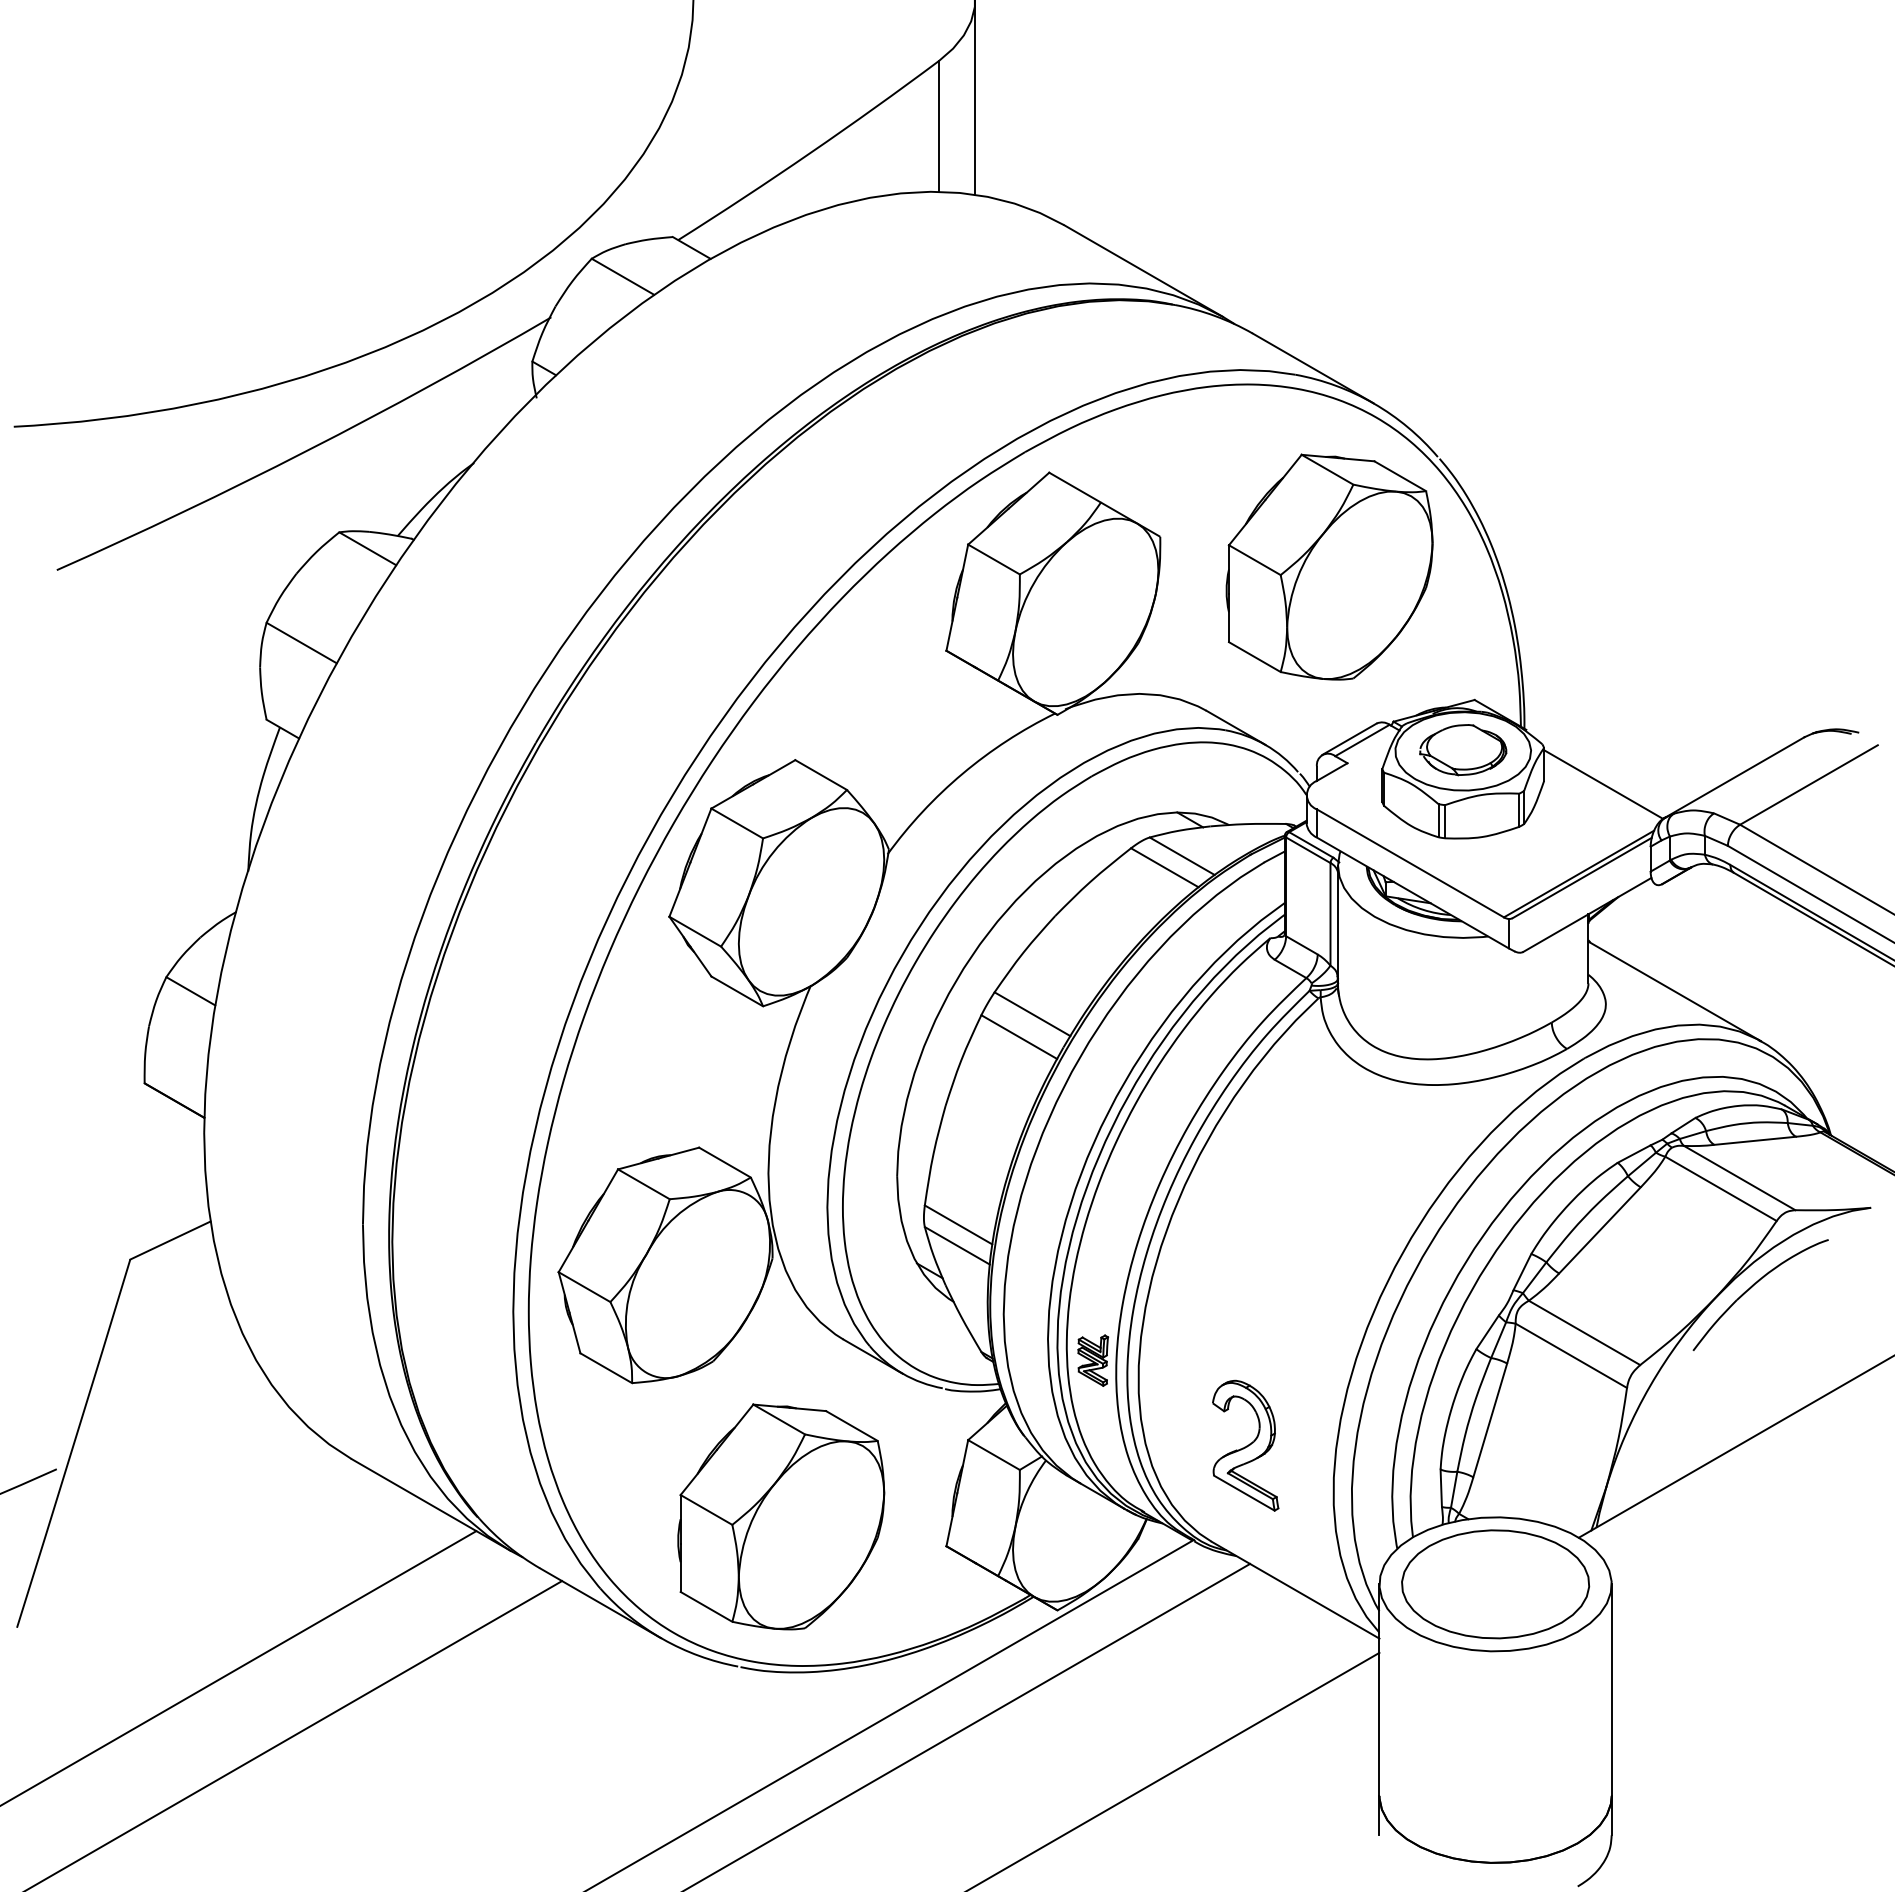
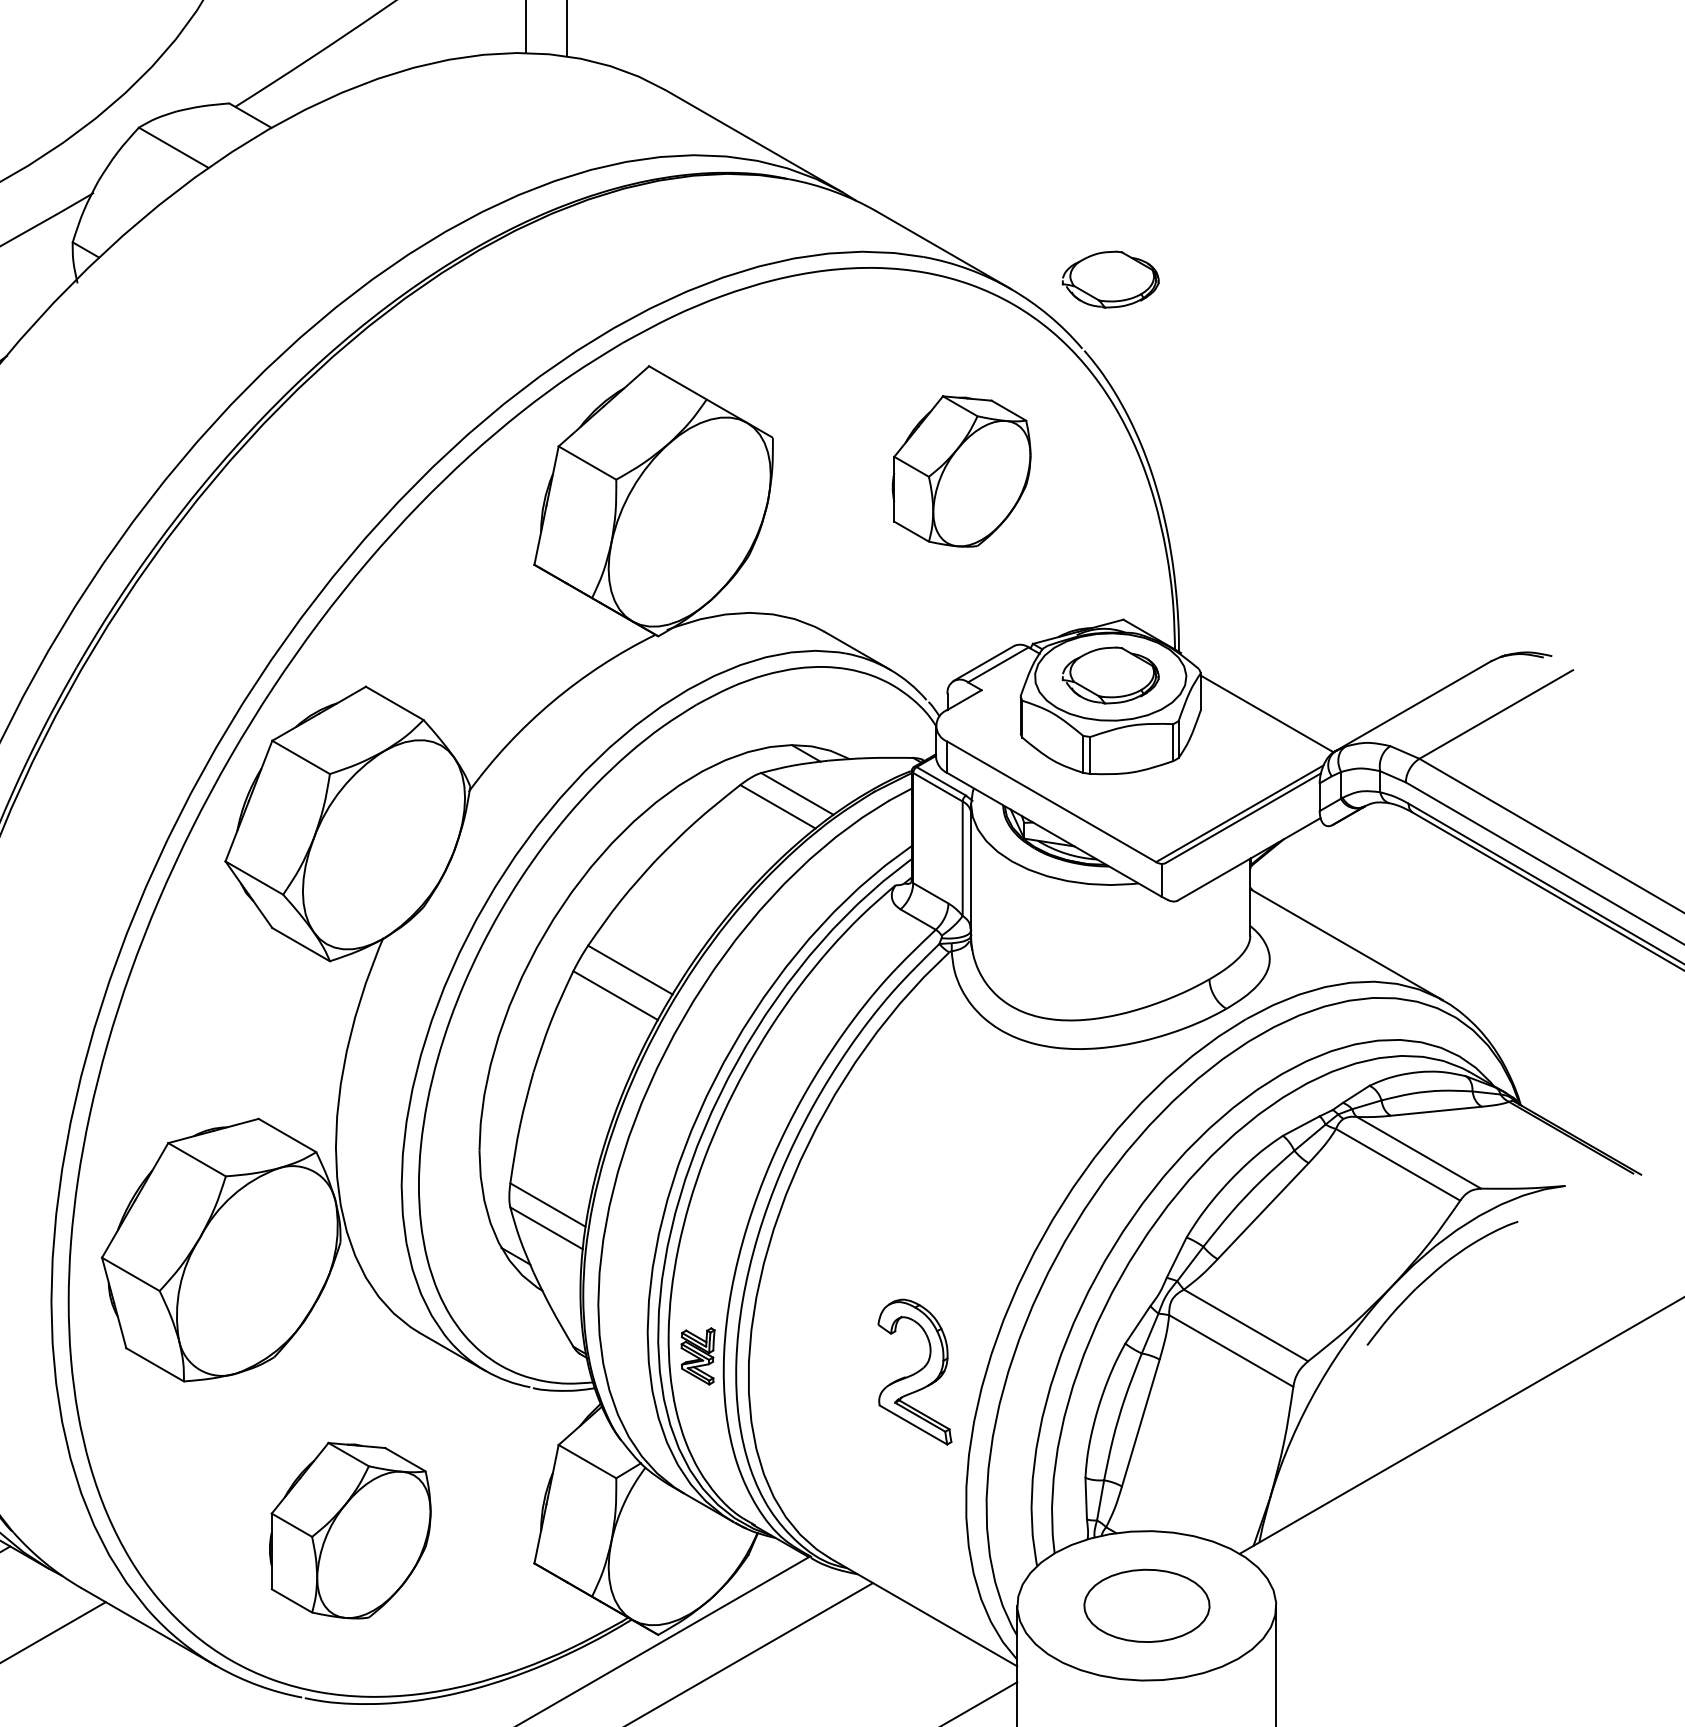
part: (1463, 395) -> (1111, 280), added
part: (1329, 566) -> (961, 470), size x0.6
part: (1245, 1445) -> (914, 1371), moved
part: (781, 1516) -> (350, 1530), size x0.7
part: (1495, 1584) -> (1146, 1606), size x0.6

